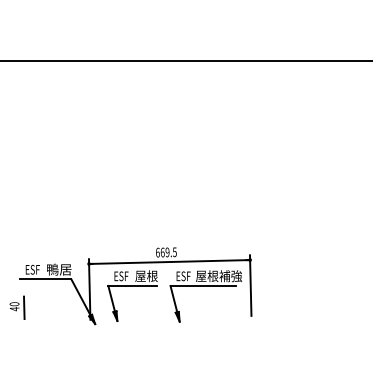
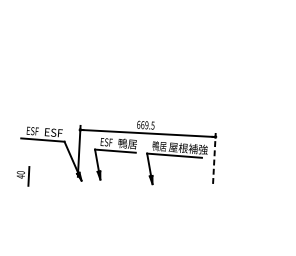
text: (59, 269) -> (55, 132), 鴨居 -> ESF
text: (146, 276) -> (127, 144), 屋根 -> 鴨居
text: (184, 276) -> (159, 146), ESF -> 鴨居
line: (250, 285) -> (214, 158), solid -> dashed
part: (17, 307) -> (23, 175), moved

